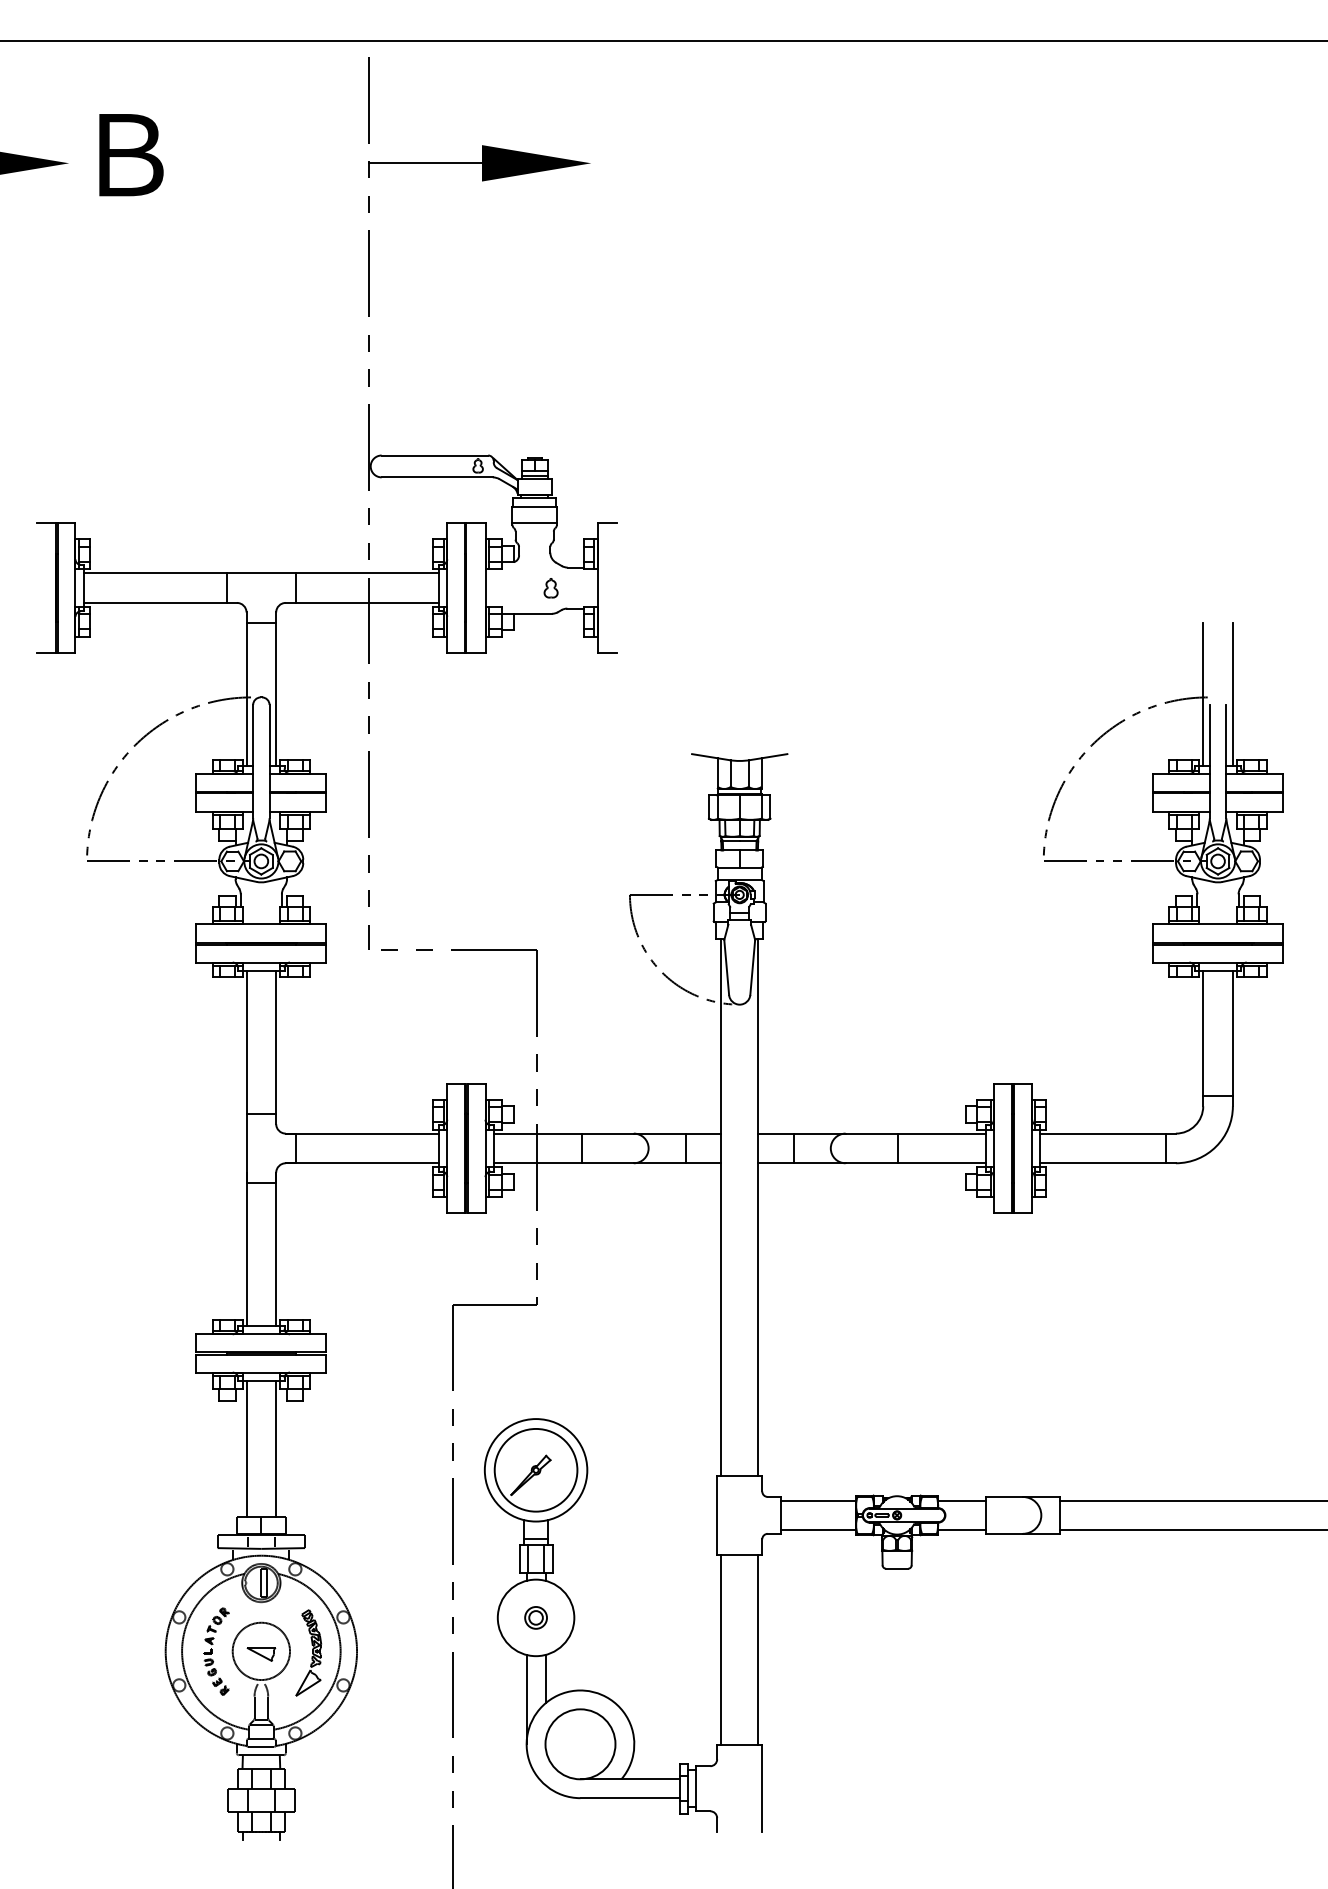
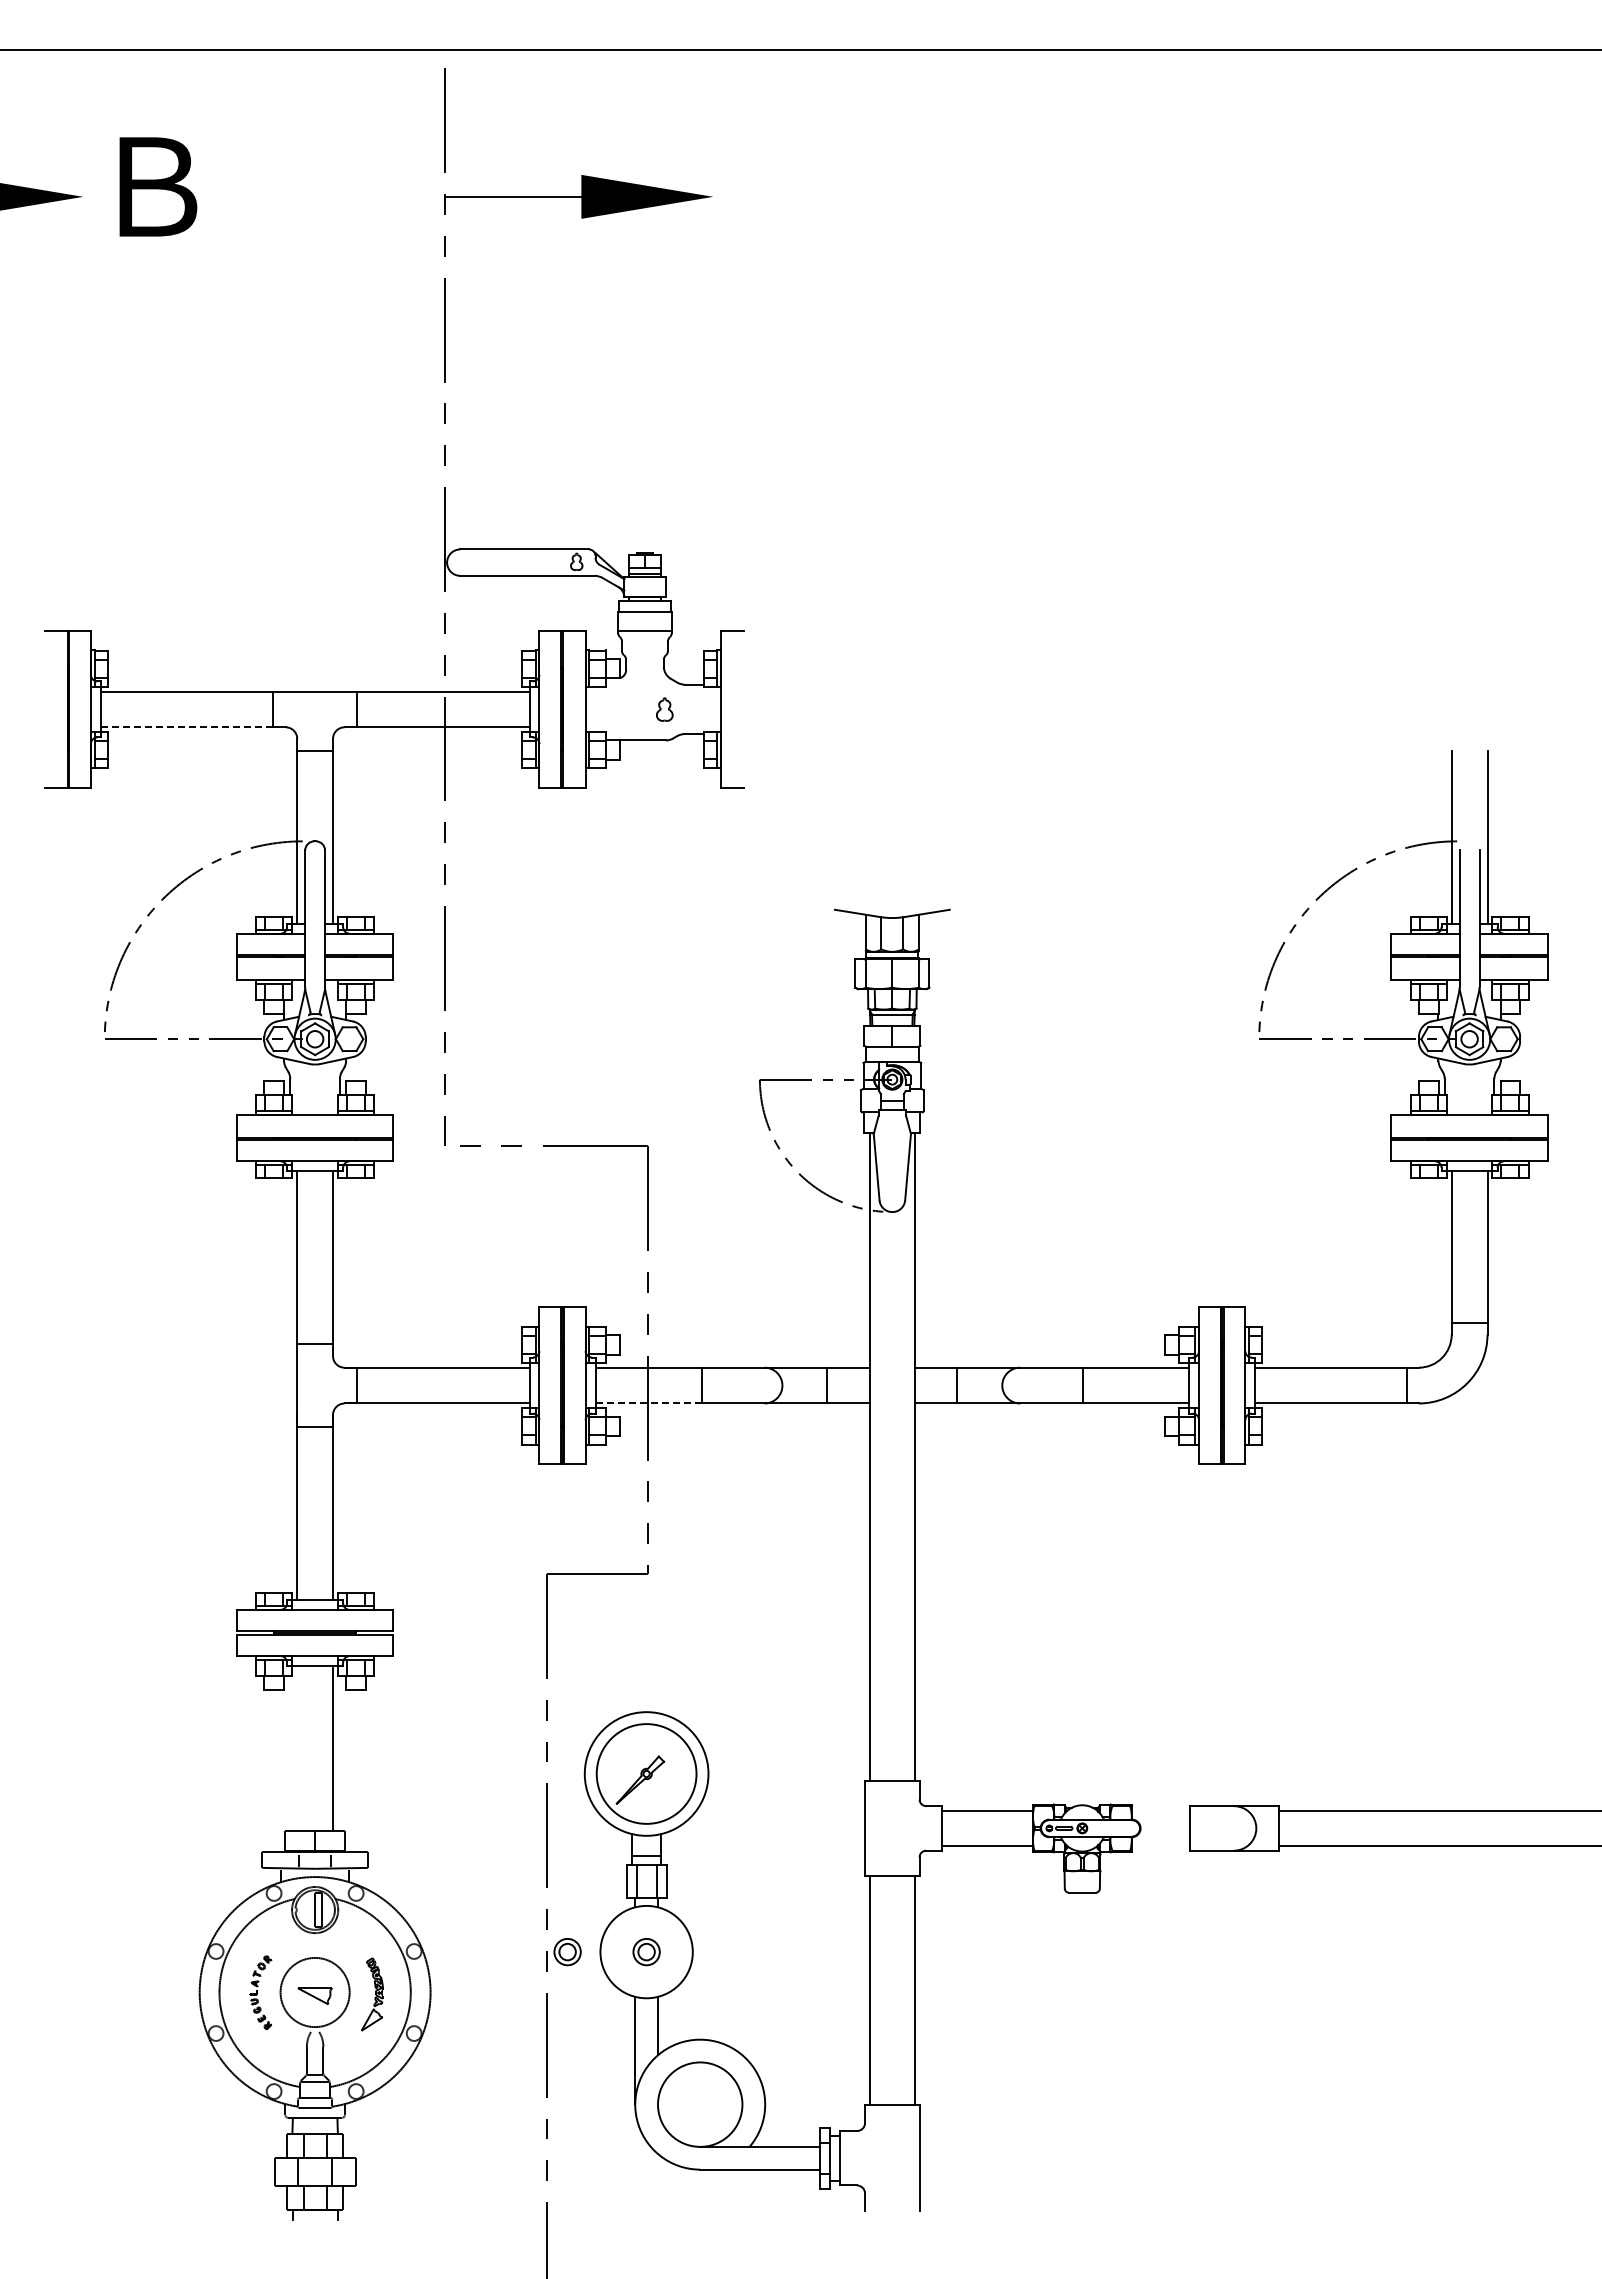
line: (155, 603) -> (187, 727), solid -> dashed
line: (537, 1163) -> (648, 1403), solid -> dashed
line: (246, 1448) -> (297, 1747), removed
line: (961, 1500) -> (1160, 1810), removed
line: (961, 1530) -> (1160, 1846), removed
part: (470, 1618) -> (567, 1952), added
part: (216, 1651) -> (260, 1992), size x0.7
part: (308, 1653) -> (372, 1994), size x0.7

